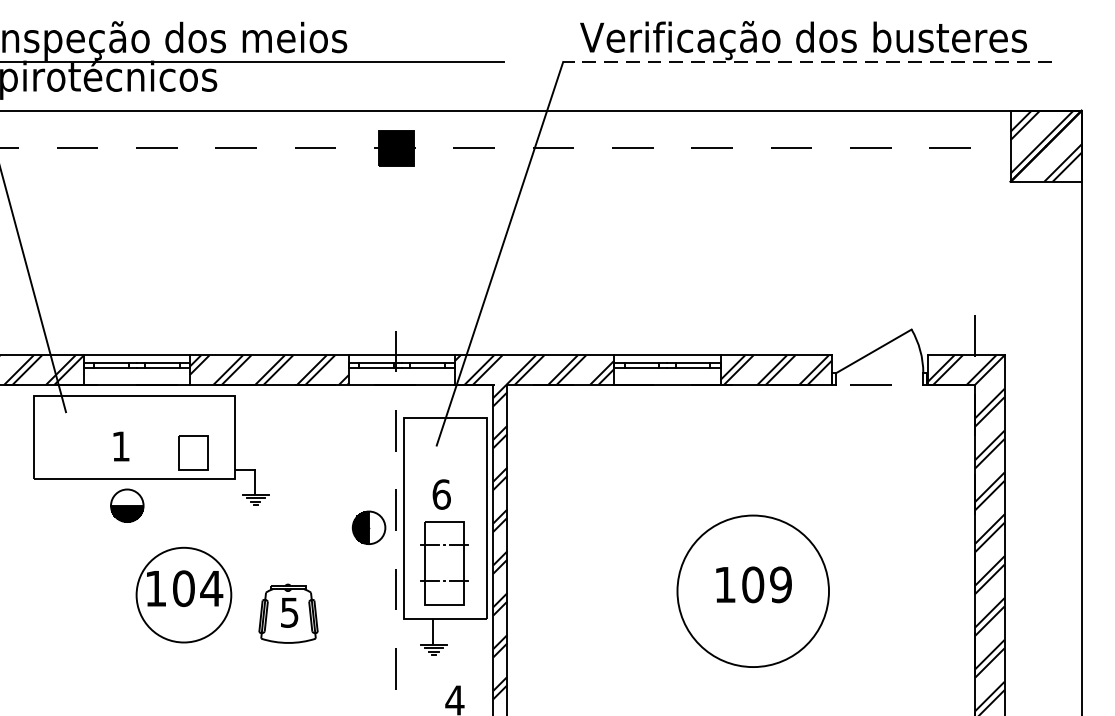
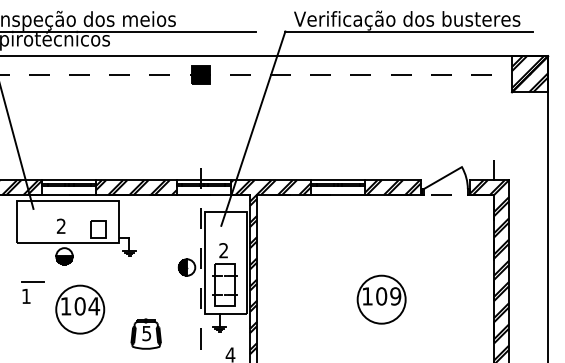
line: (808, 61) -> (409, 31), dashed -> solid
text: (119, 444) -> (60, 225), 1 -> 2
text: (441, 494) -> (223, 250), 6 -> 2
part: (64, 577) -> (32, 292), added
circle: (752, 590) -> (381, 299), size x0.62
part: (184, 594) -> (80, 309), moved
part: (287, 612) -> (145, 333), moved

